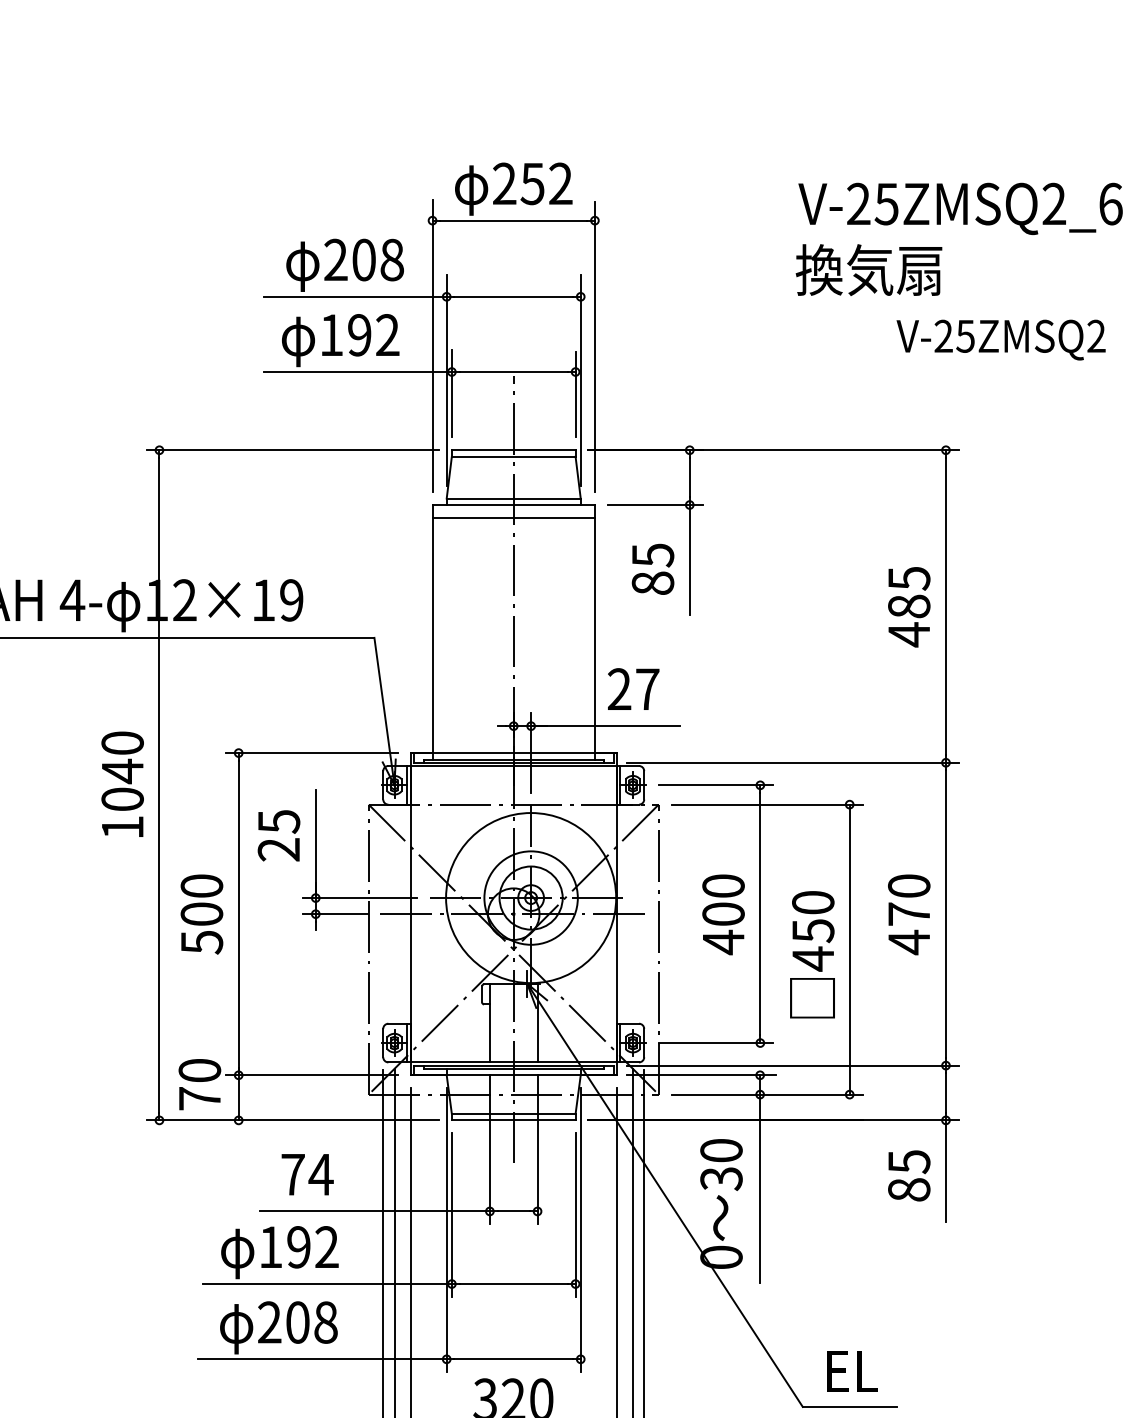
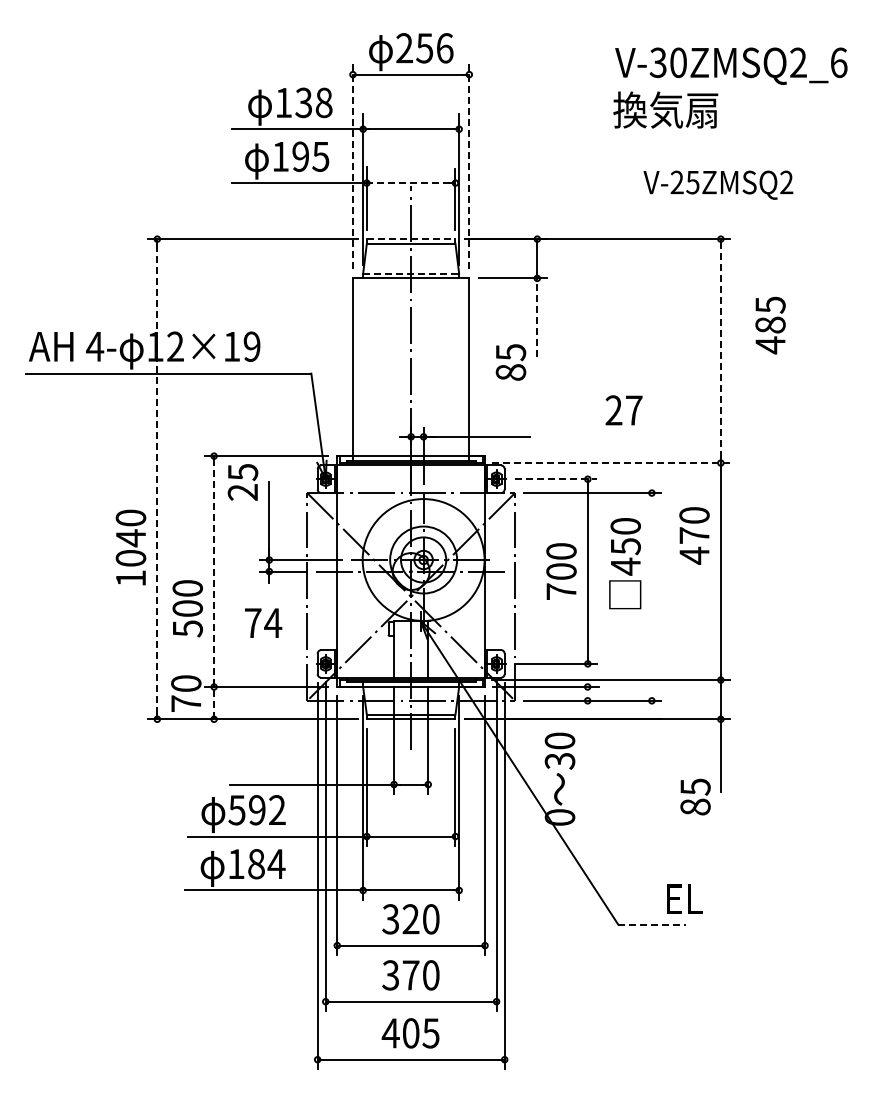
text: (560, 184) -> (444, 48), 252 -> 256
text: (871, 203) -> (667, 62), V-25ZMSQ2_6 -> V-30ZMSQ2_6
text: (349, 259) -> (293, 102), 208 -> 138
text: (387, 334) -> (320, 156), 192 -> 195
text: (1001, 339) -> (718, 184), moved
line: (431, 346) -> (352, 164), solid -> dashed
line: (595, 347) -> (469, 165), solid -> dashed
line: (514, 372) -> (411, 183), solid -> dashed
line: (514, 450) -> (411, 239), solid -> dashed
line: (514, 498) -> (411, 273), solid -> dashed
line: (512, 517) -> (410, 287), removed
line: (690, 559) -> (537, 317), solid -> dashed
text: (652, 569) -> (510, 362), moved
line: (945, 605) -> (720, 350), solid -> dashed
text: (909, 607) -> (770, 325), moved
text: (632, 689) -> (623, 410), moved
line: (793, 763) -> (611, 463), solid -> dashed
text: (122, 784) -> (130, 547), moved
line: (159, 785) -> (157, 479), solid -> dashed
line: (716, 785) -> (556, 479), solid -> dashed
text: (278, 835) -> (242, 482), moved
text: (201, 914) -> (187, 608), moved
text: (909, 914) -> (694, 535), moved
line: (239, 940) -> (214, 590), solid -> dashed
text: (723, 942) -> (561, 591), 400 -> 700
line: (849, 948) -> (651, 596), removed
text: (812, 954) -> (625, 563), moved
text: (307, 1173) -> (263, 622), moved
text: (909, 1175) -> (695, 796), moved
line: (759, 1179) -> (587, 761), removed
text: (269, 1247) -> (236, 810), 192 -> 592
text: (297, 1321) -> (256, 863), 208 -> 184
text: (851, 1370) -> (684, 898), moved
line: (849, 1406) -> (651, 924), solid -> dashed

